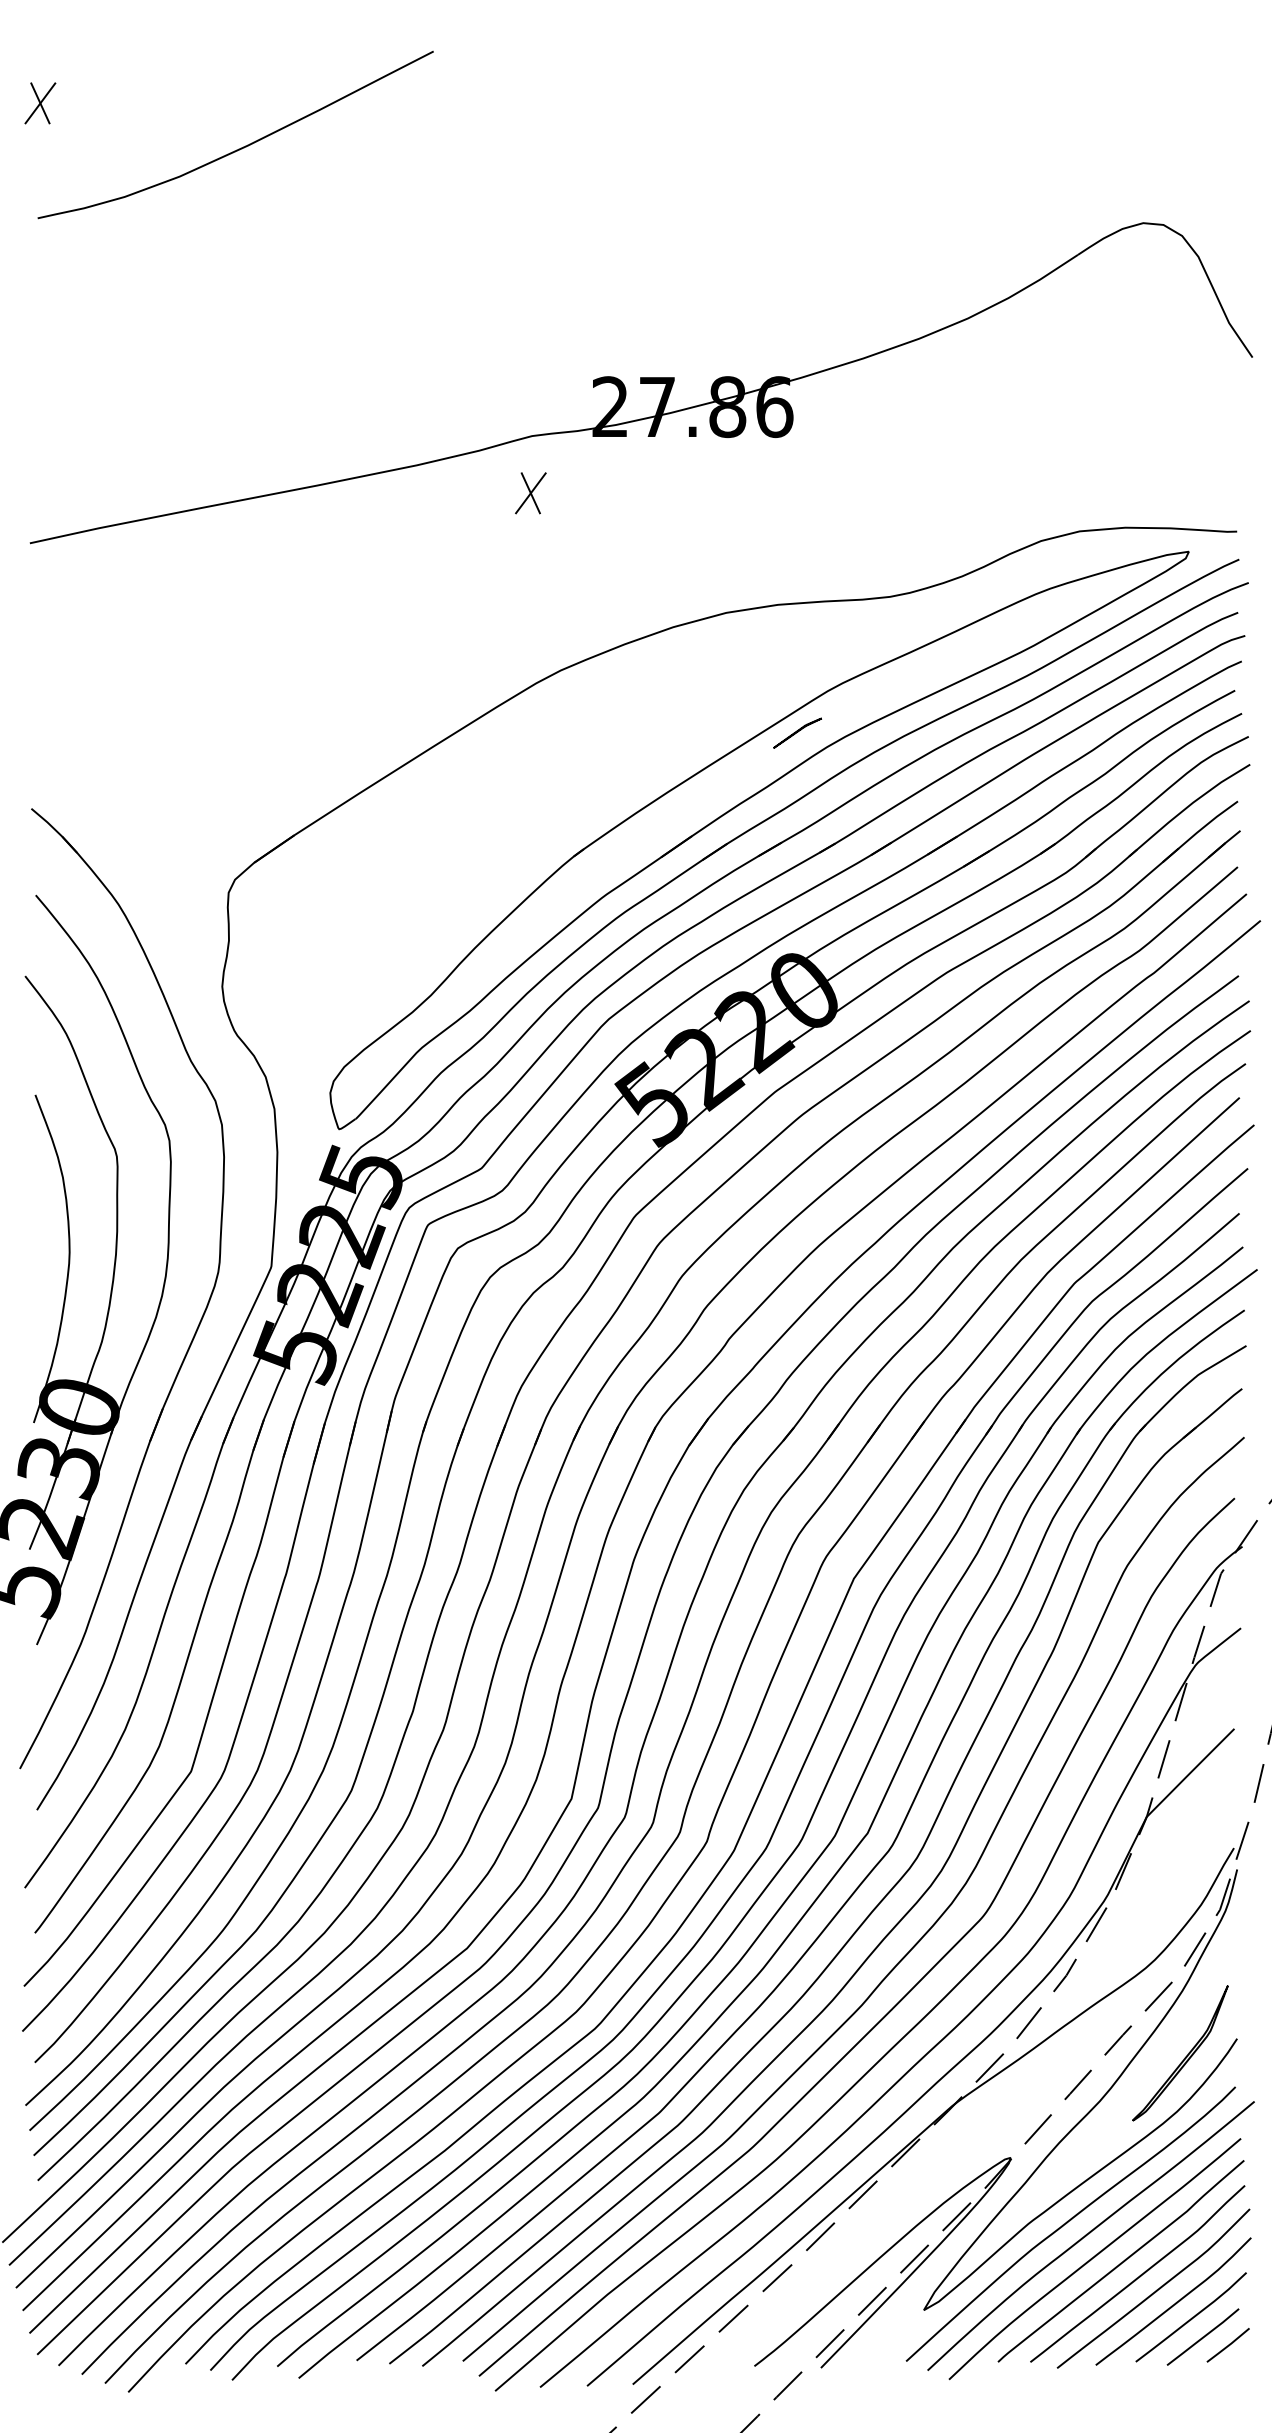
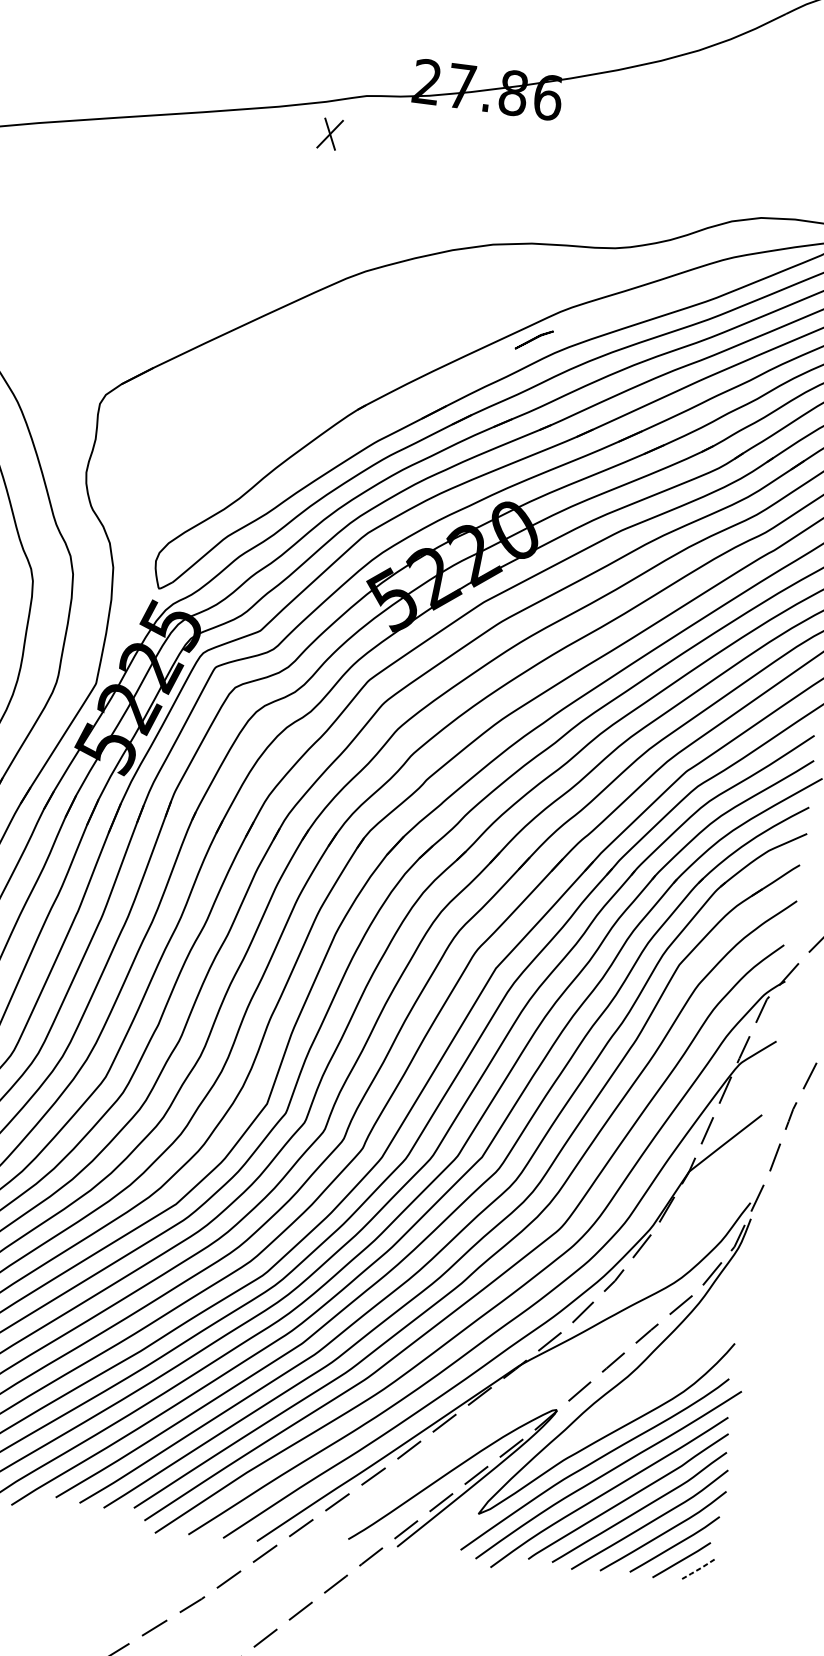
part: (530, 493) -> (329, 134), moved
part: (1180, 2053) -> (691, 1349), removed
line: (1229, 2345) -> (700, 1568), solid -> dashed

